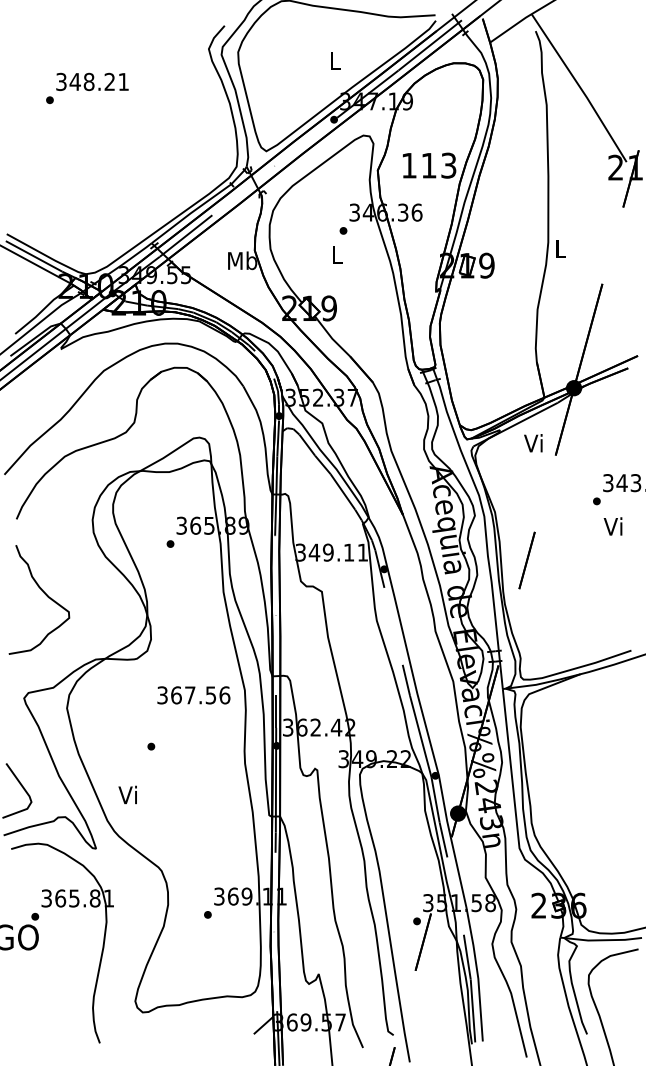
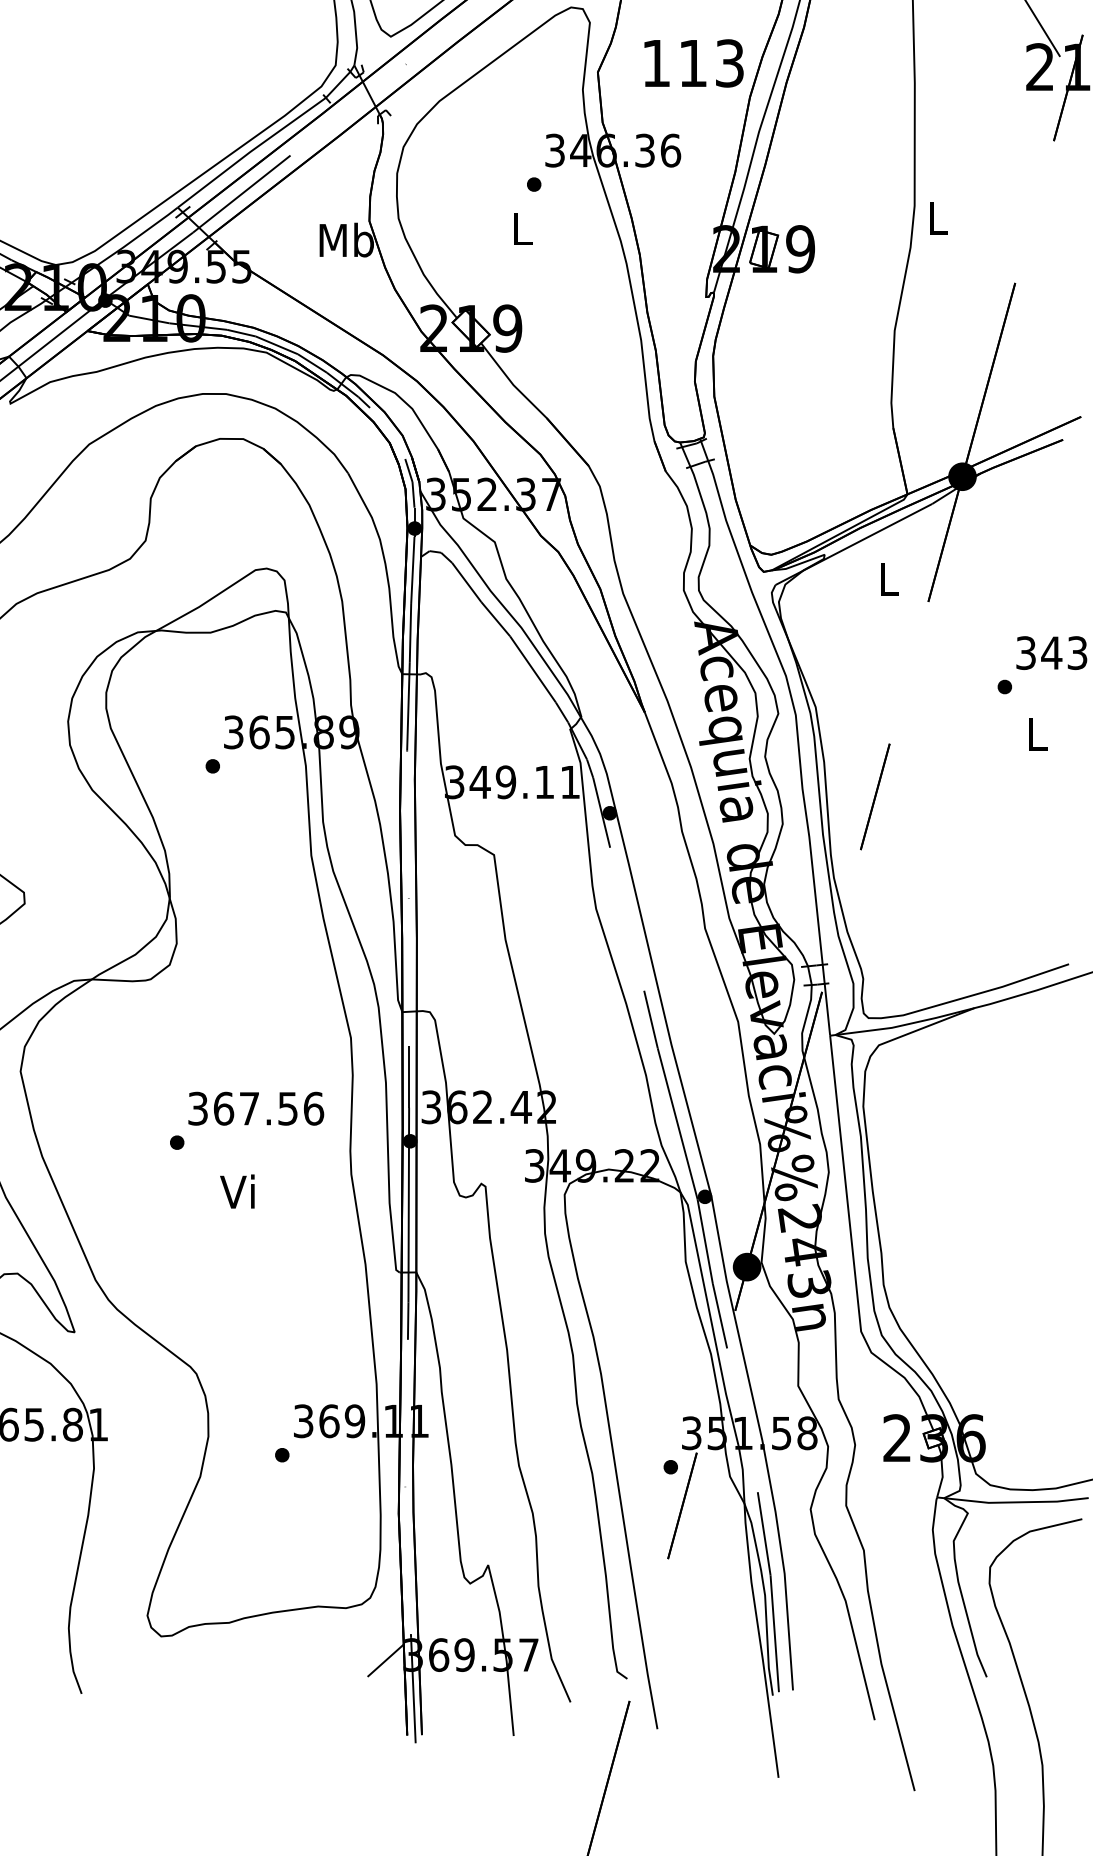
text: (533, 443) -> (887, 579), Vi -> L
text: (612, 526) -> (1033, 733), Vi -> L
text: (193, 695) -> (255, 1108), moved
text: (127, 794) -> (236, 1190), moved

